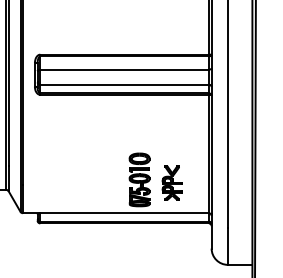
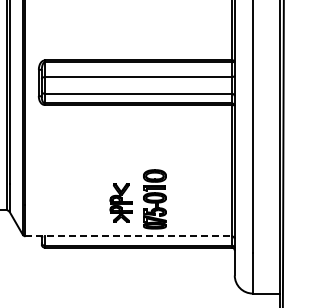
part: (171, 182) -> (120, 202), moved
line: (116, 213) -> (129, 236), solid -> dashed

